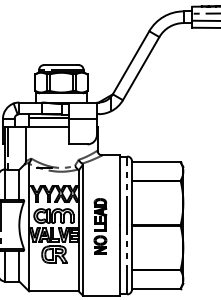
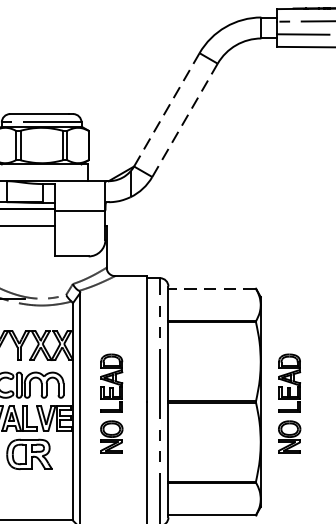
line: (131, 62) -> (167, 109), solid -> dashed
line: (141, 68) -> (185, 120), solid -> dashed
line: (155, 162) -> (210, 288), solid -> dashed
part: (199, 226) -> (289, 403), added

